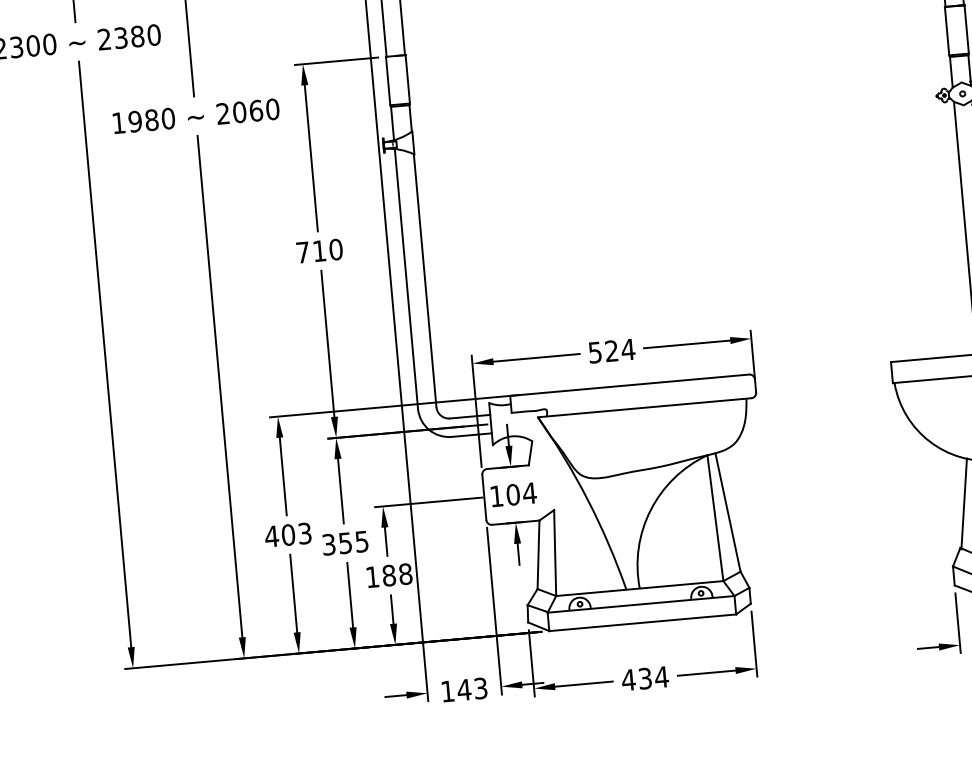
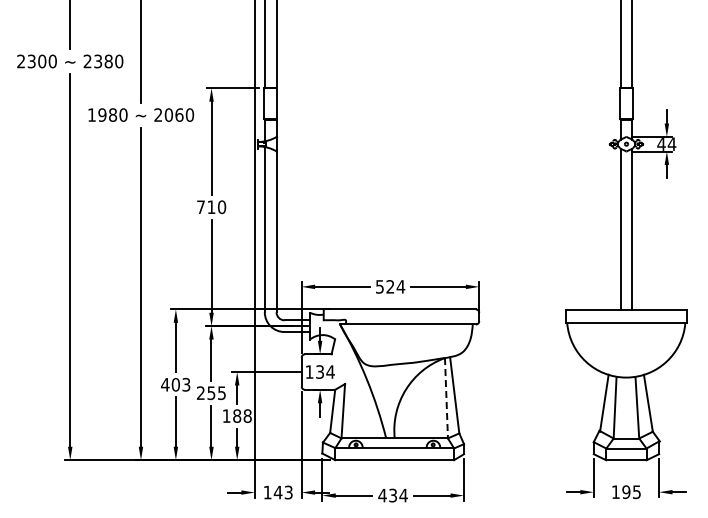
text: (513, 493) -> (320, 371), 104 -> 134
line: (715, 518) -> (446, 398), solid -> dashed
text: (328, 545) -> (200, 393), 355 -> 255

